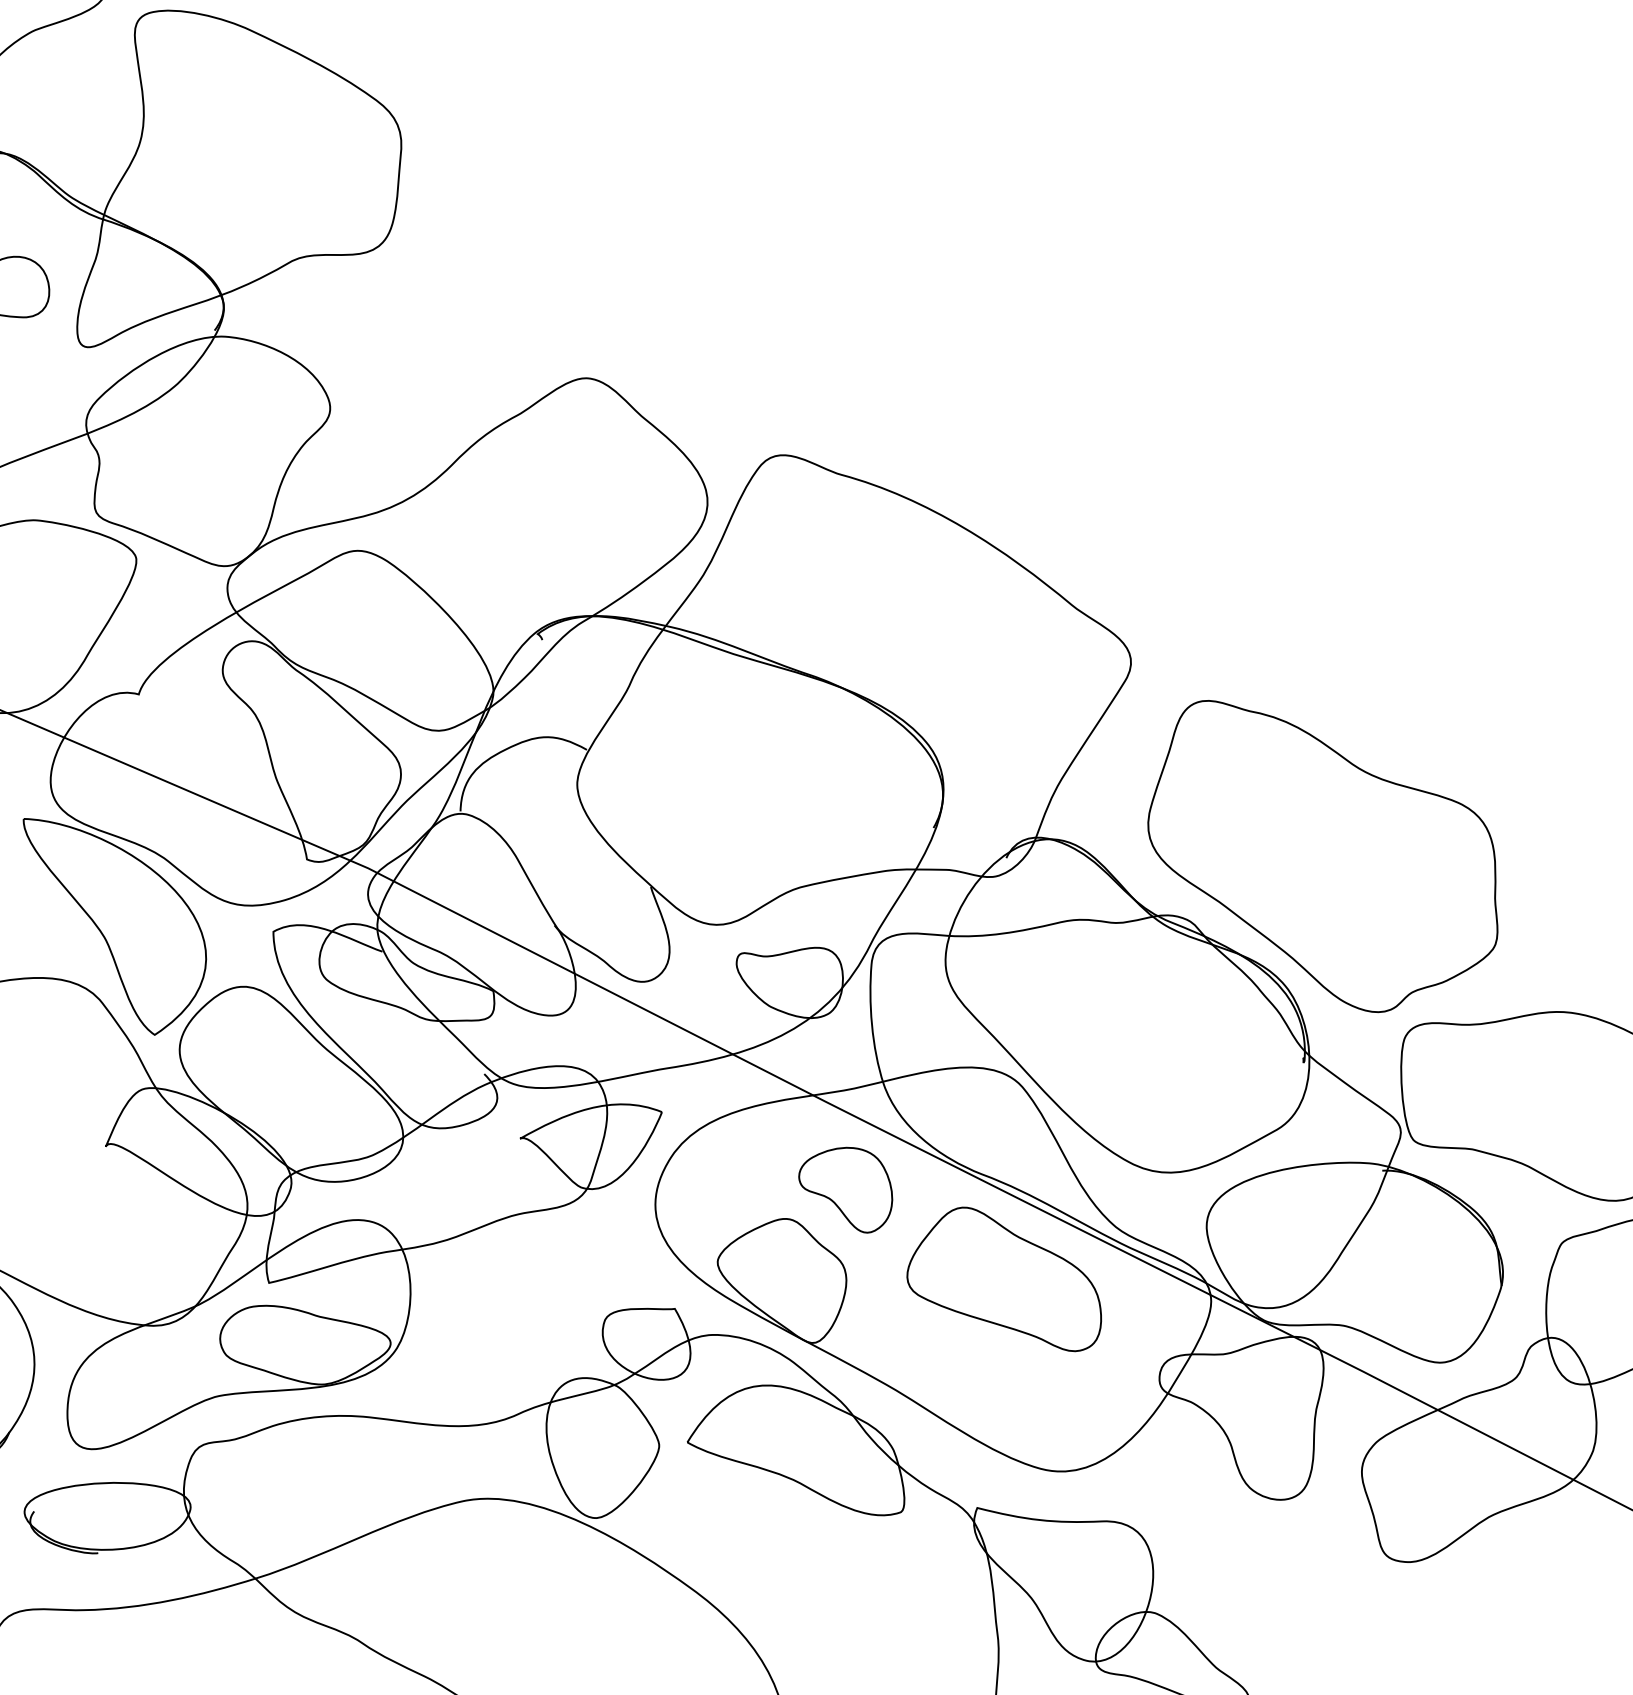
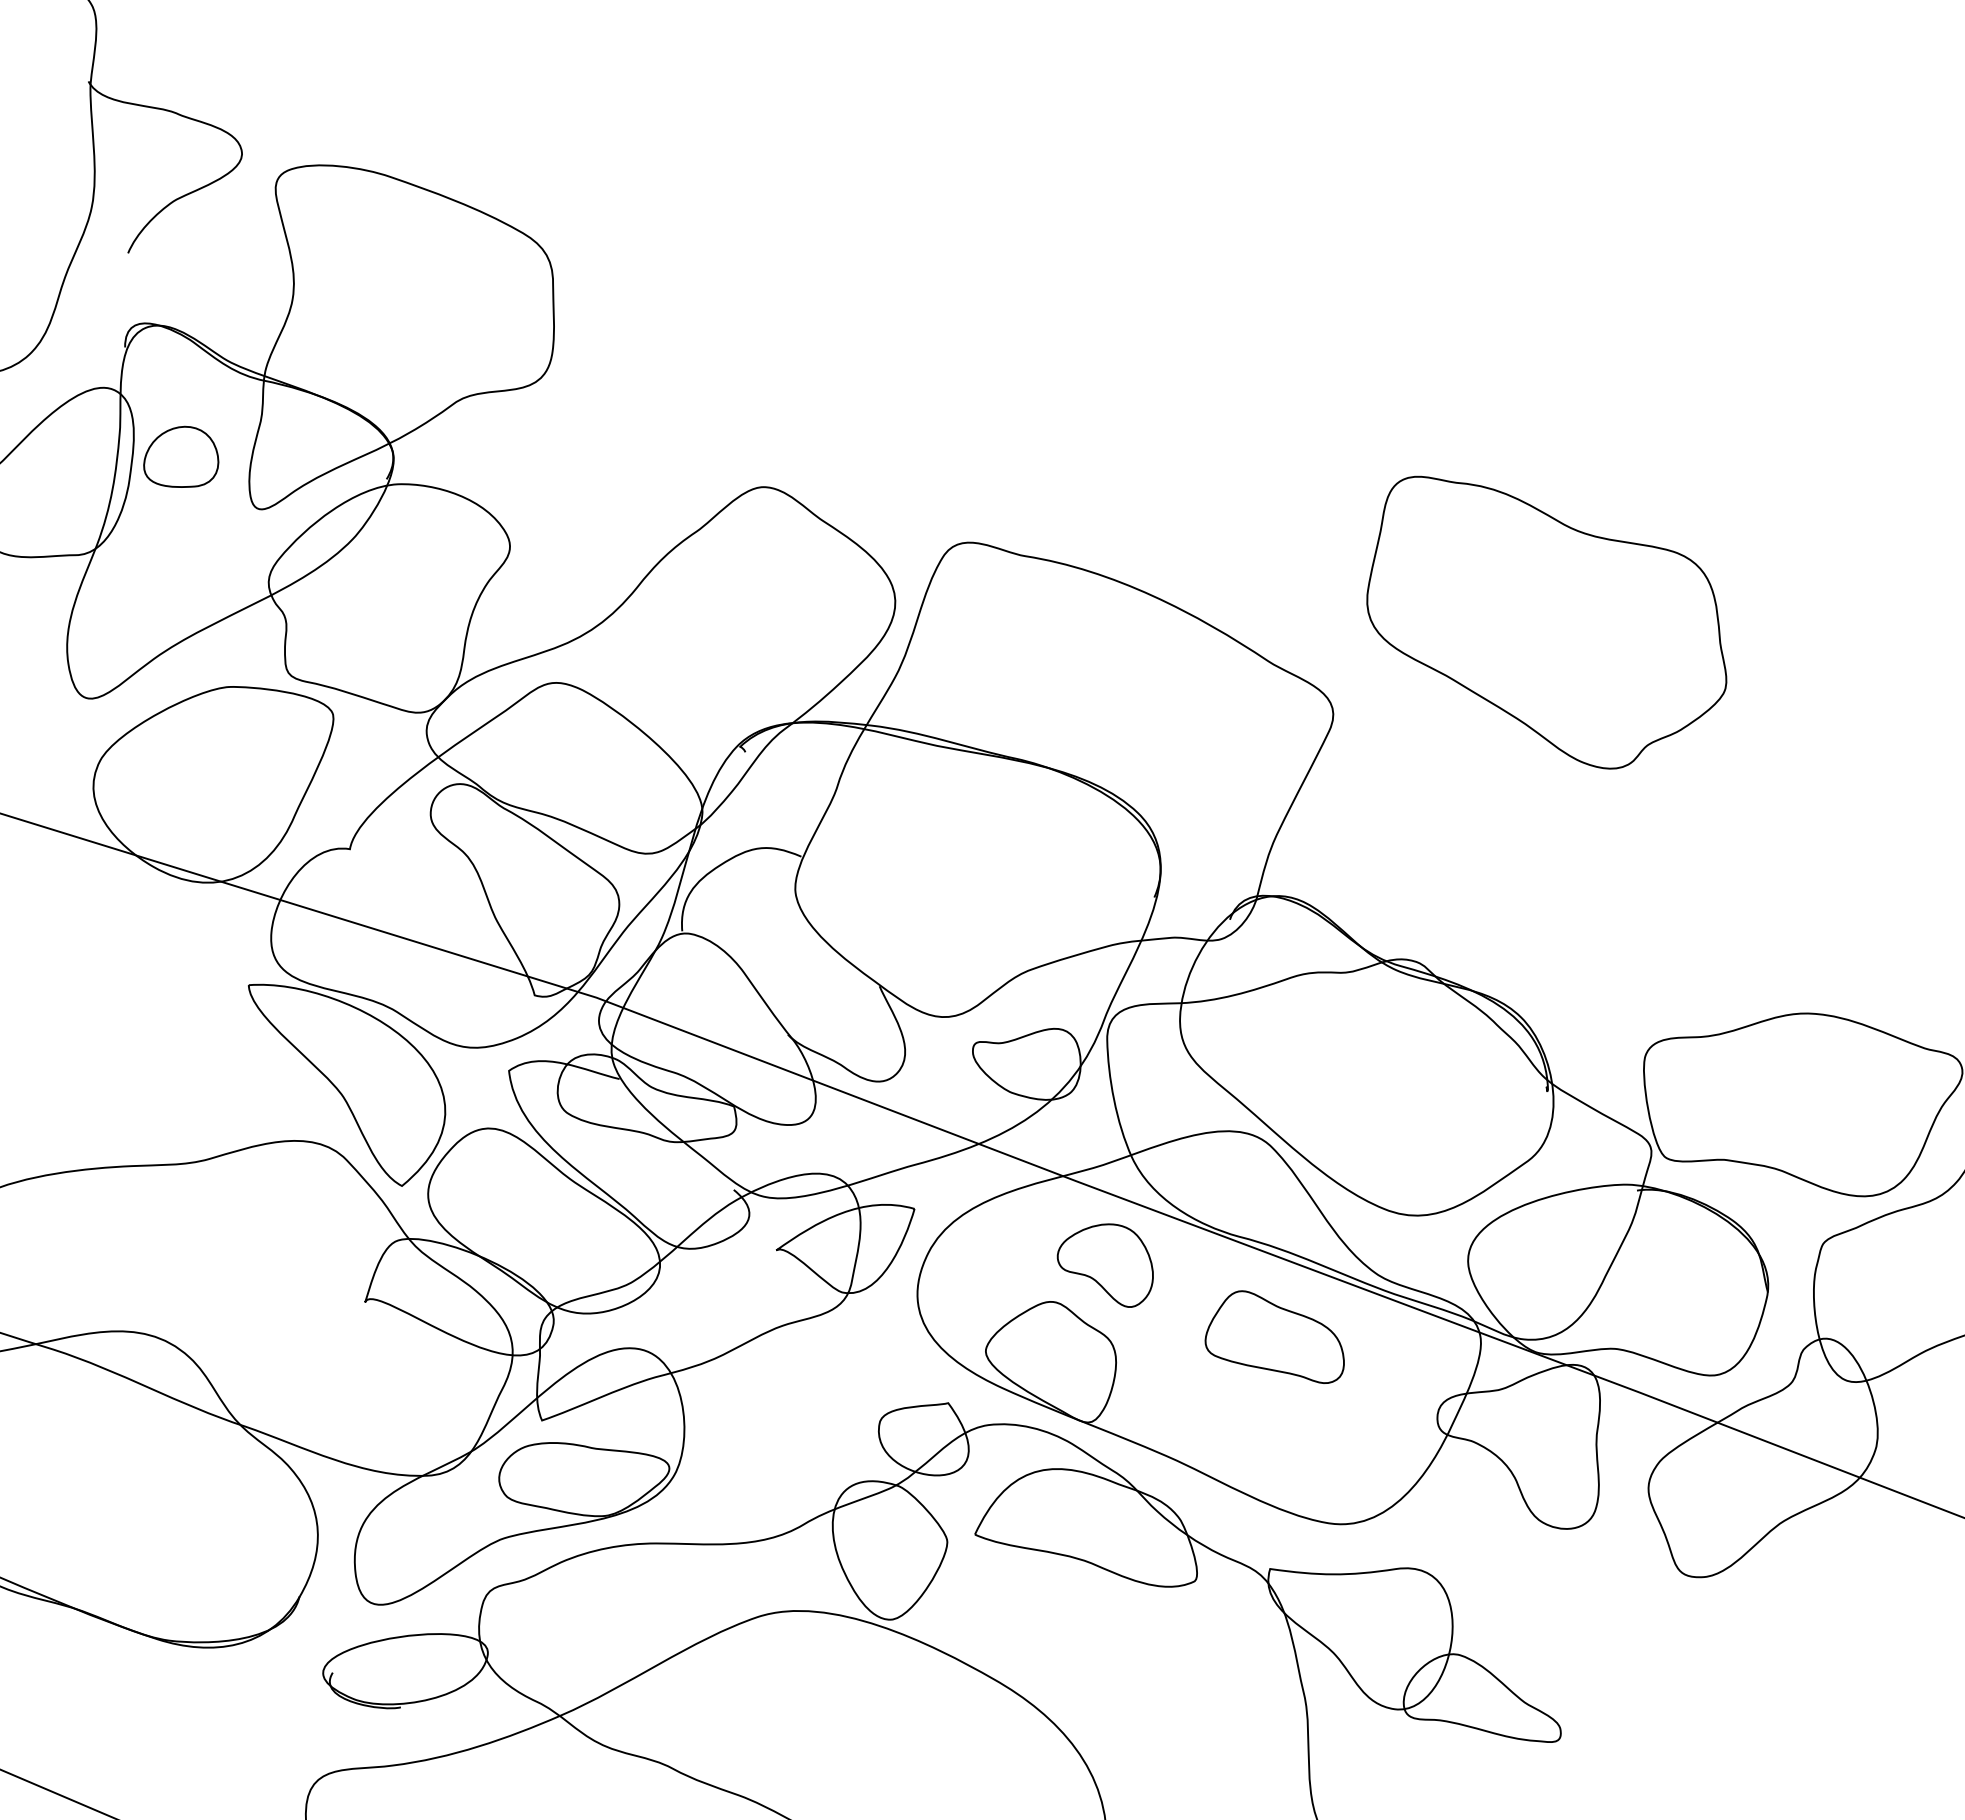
part: (1324, 859) -> (1546, 622), moved
part: (1006, 1277) -> (1274, 1336), size x0.7

